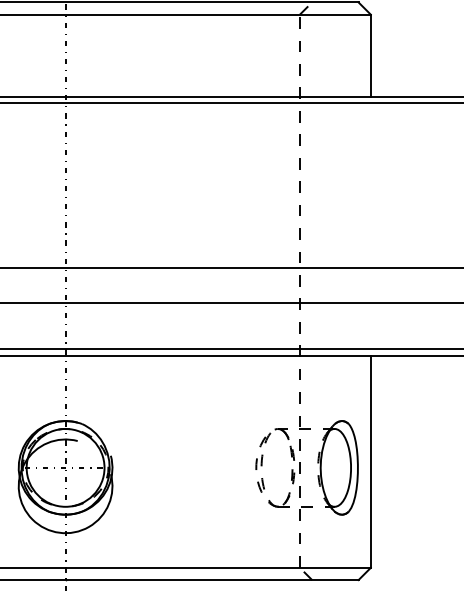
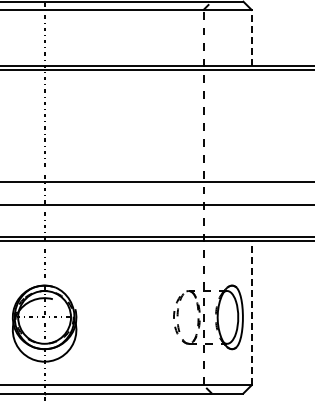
line: (370, 55) -> (251, 37), solid -> dashed
line: (370, 462) -> (251, 313), solid -> dashed

